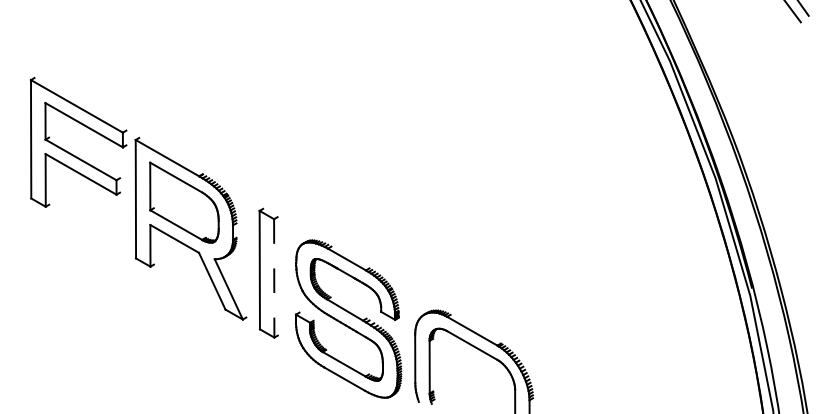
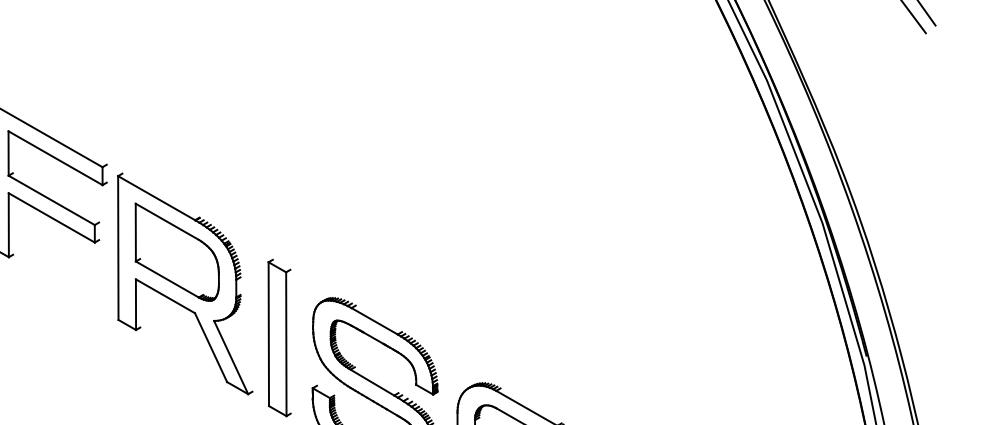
line: (274, 278) -> (286, 344), dashed -> solid

